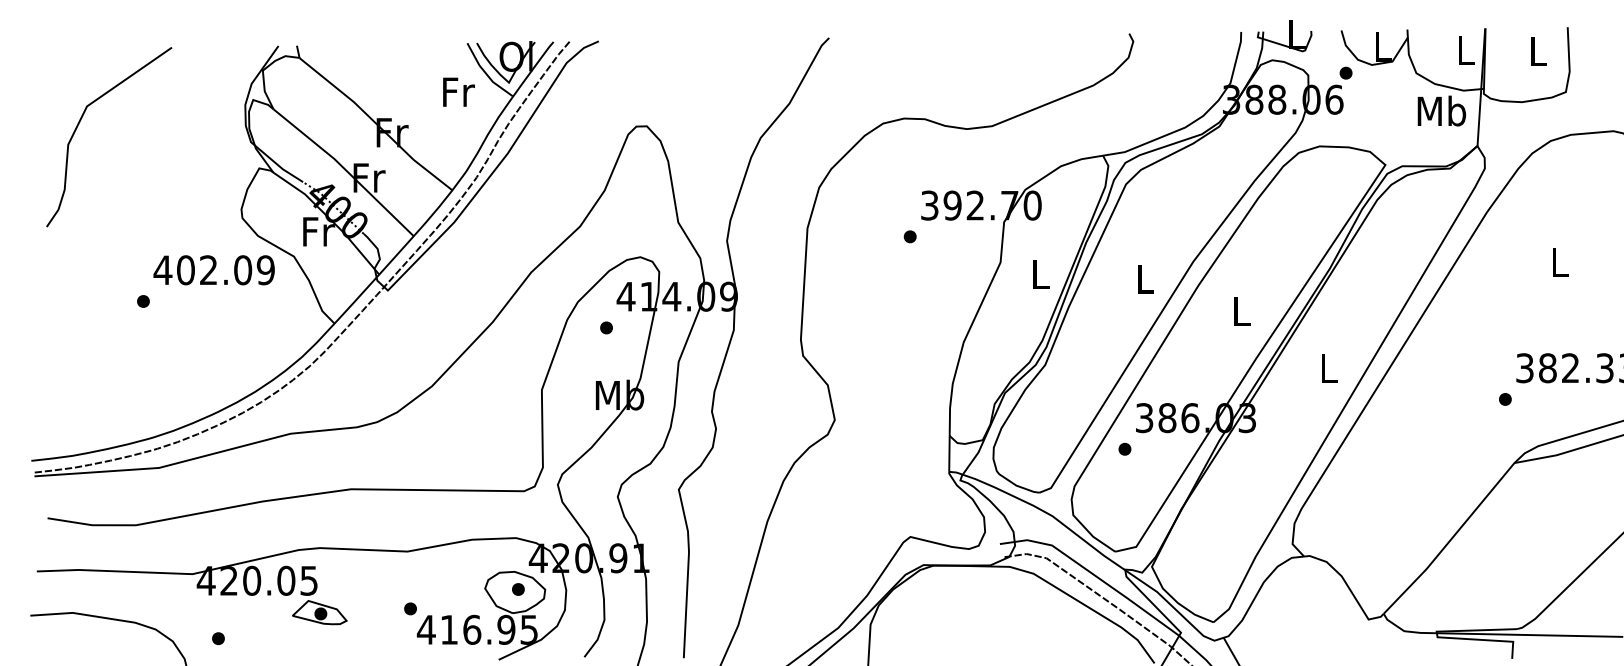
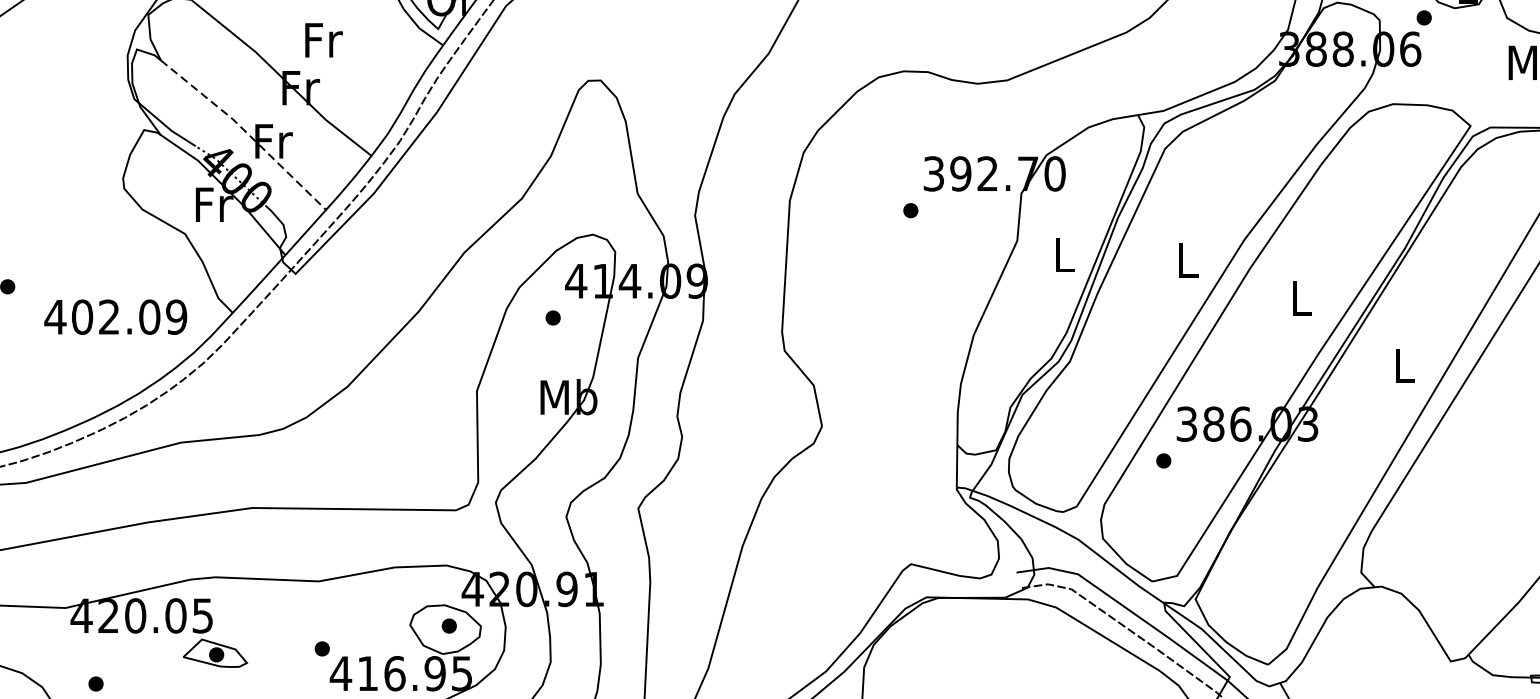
text: (458, 91) -> (323, 39), moved
line: (345, 170) -> (245, 132), solid -> dashed
text: (213, 270) -> (114, 317), moved

